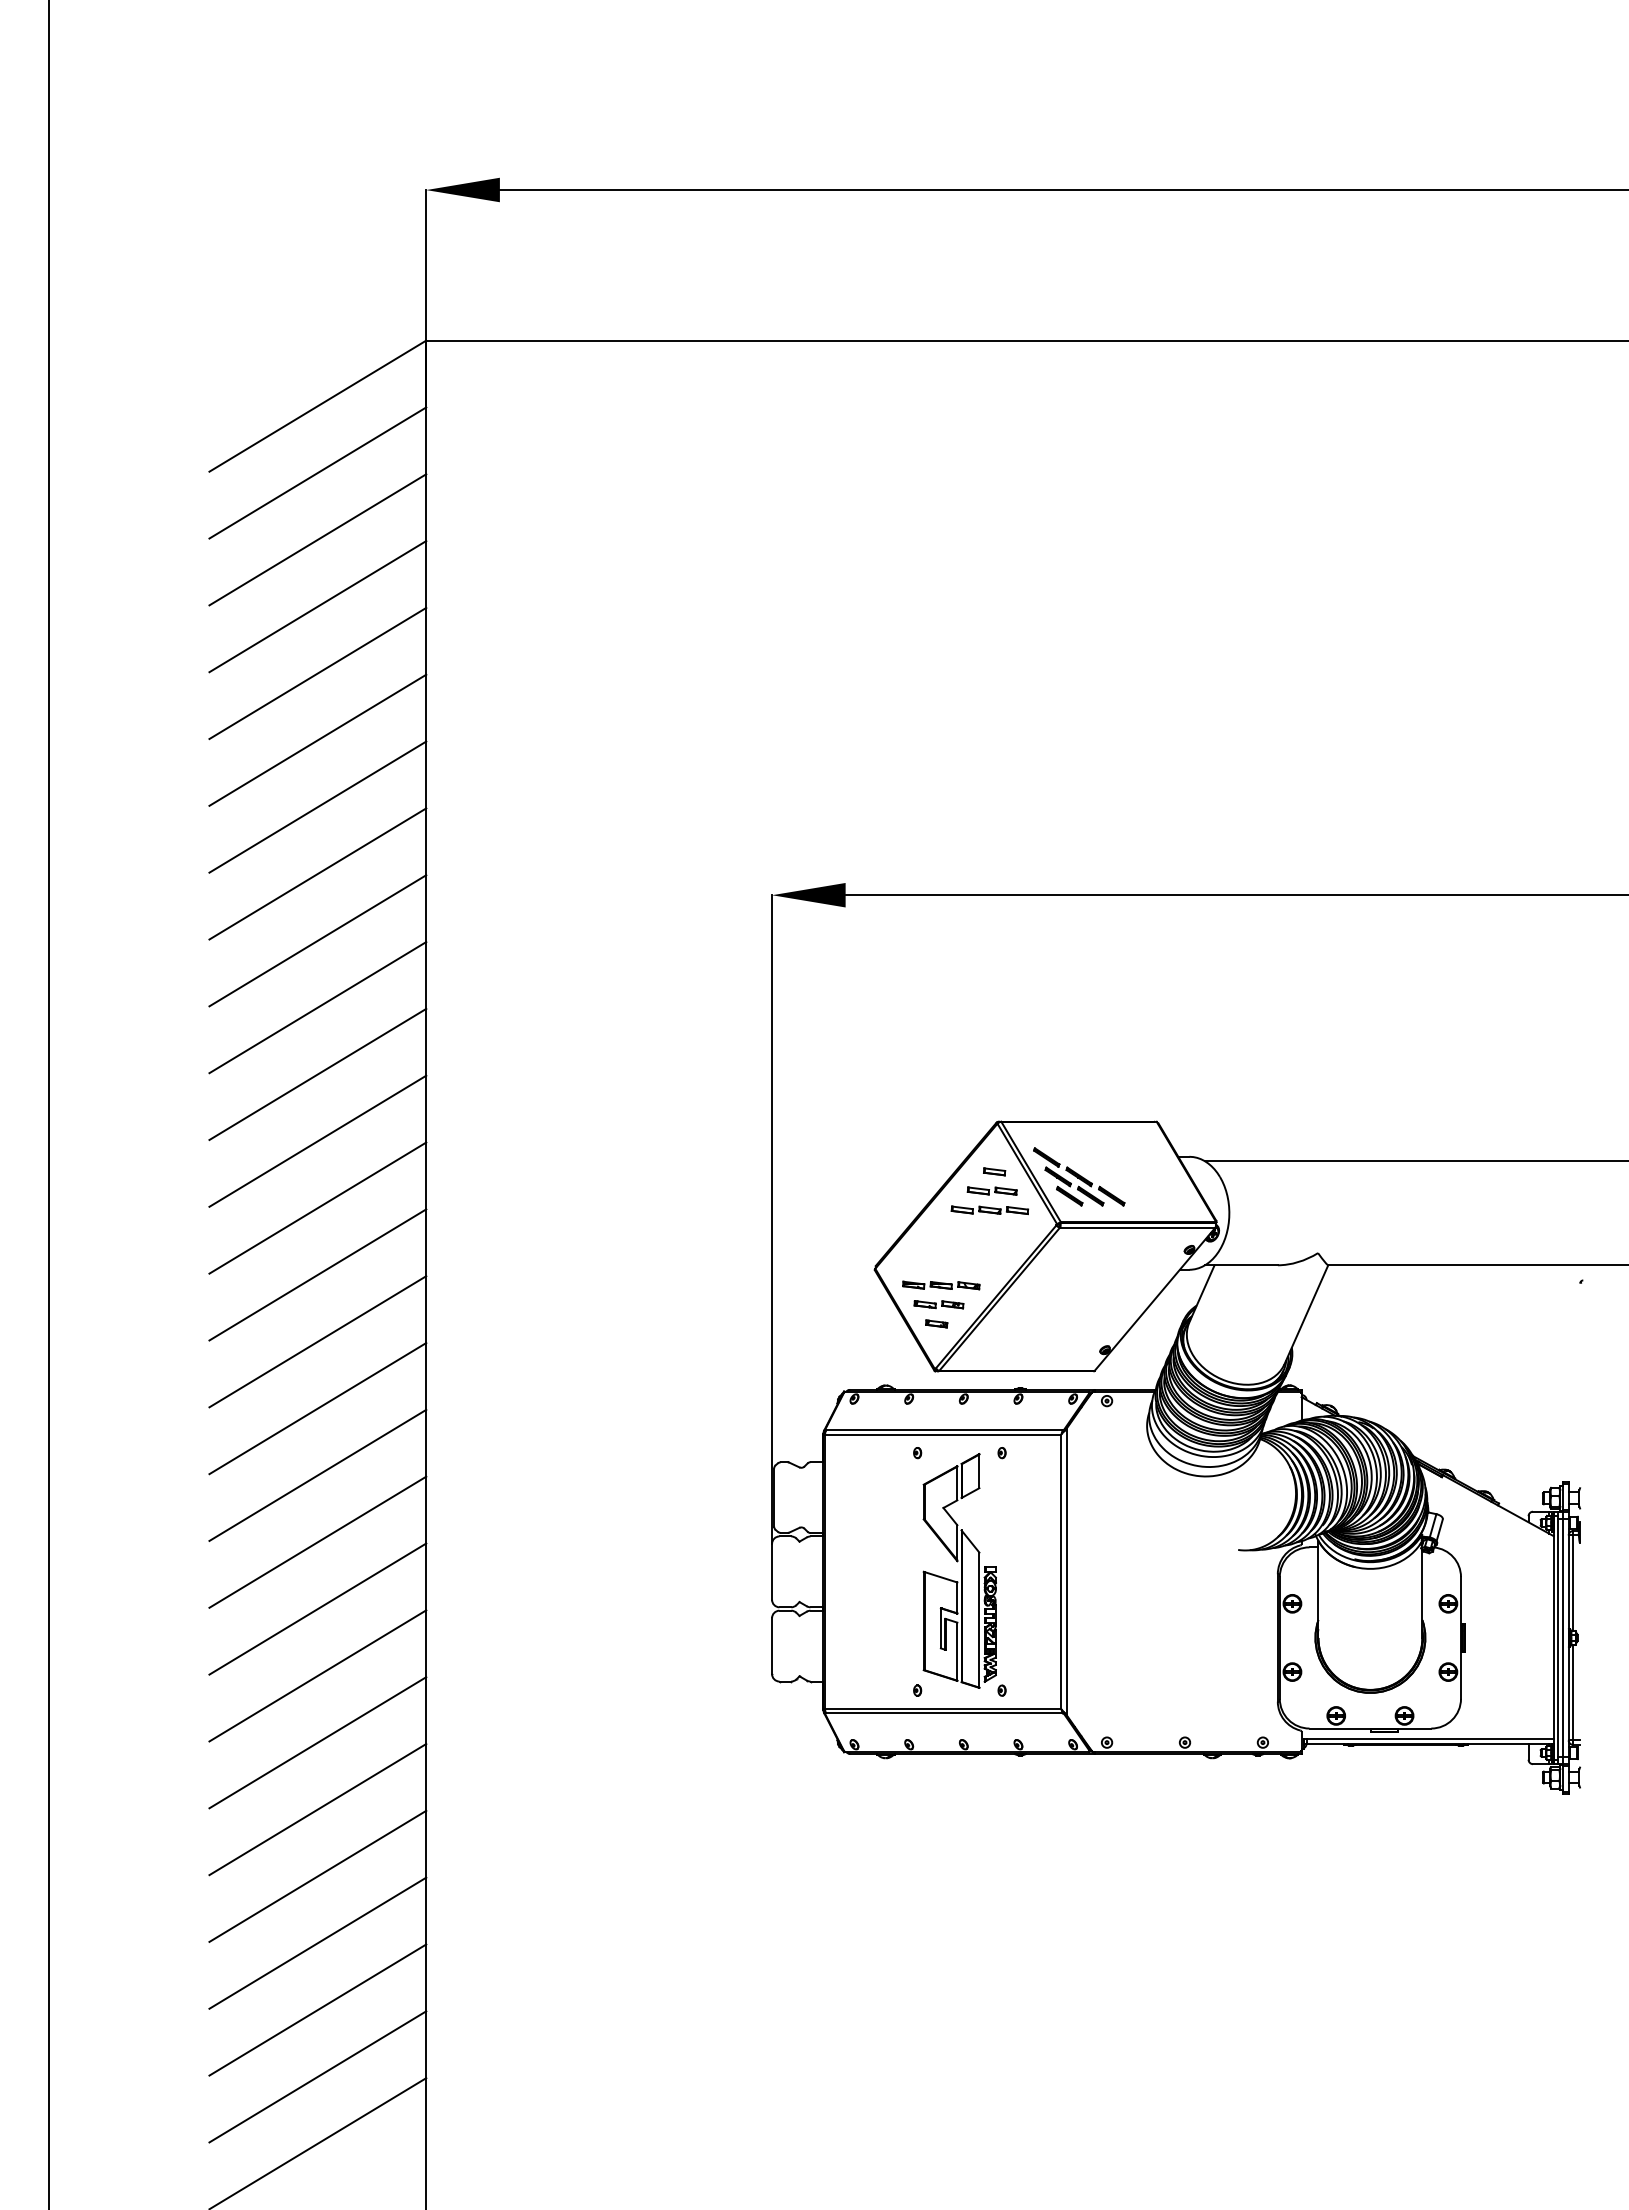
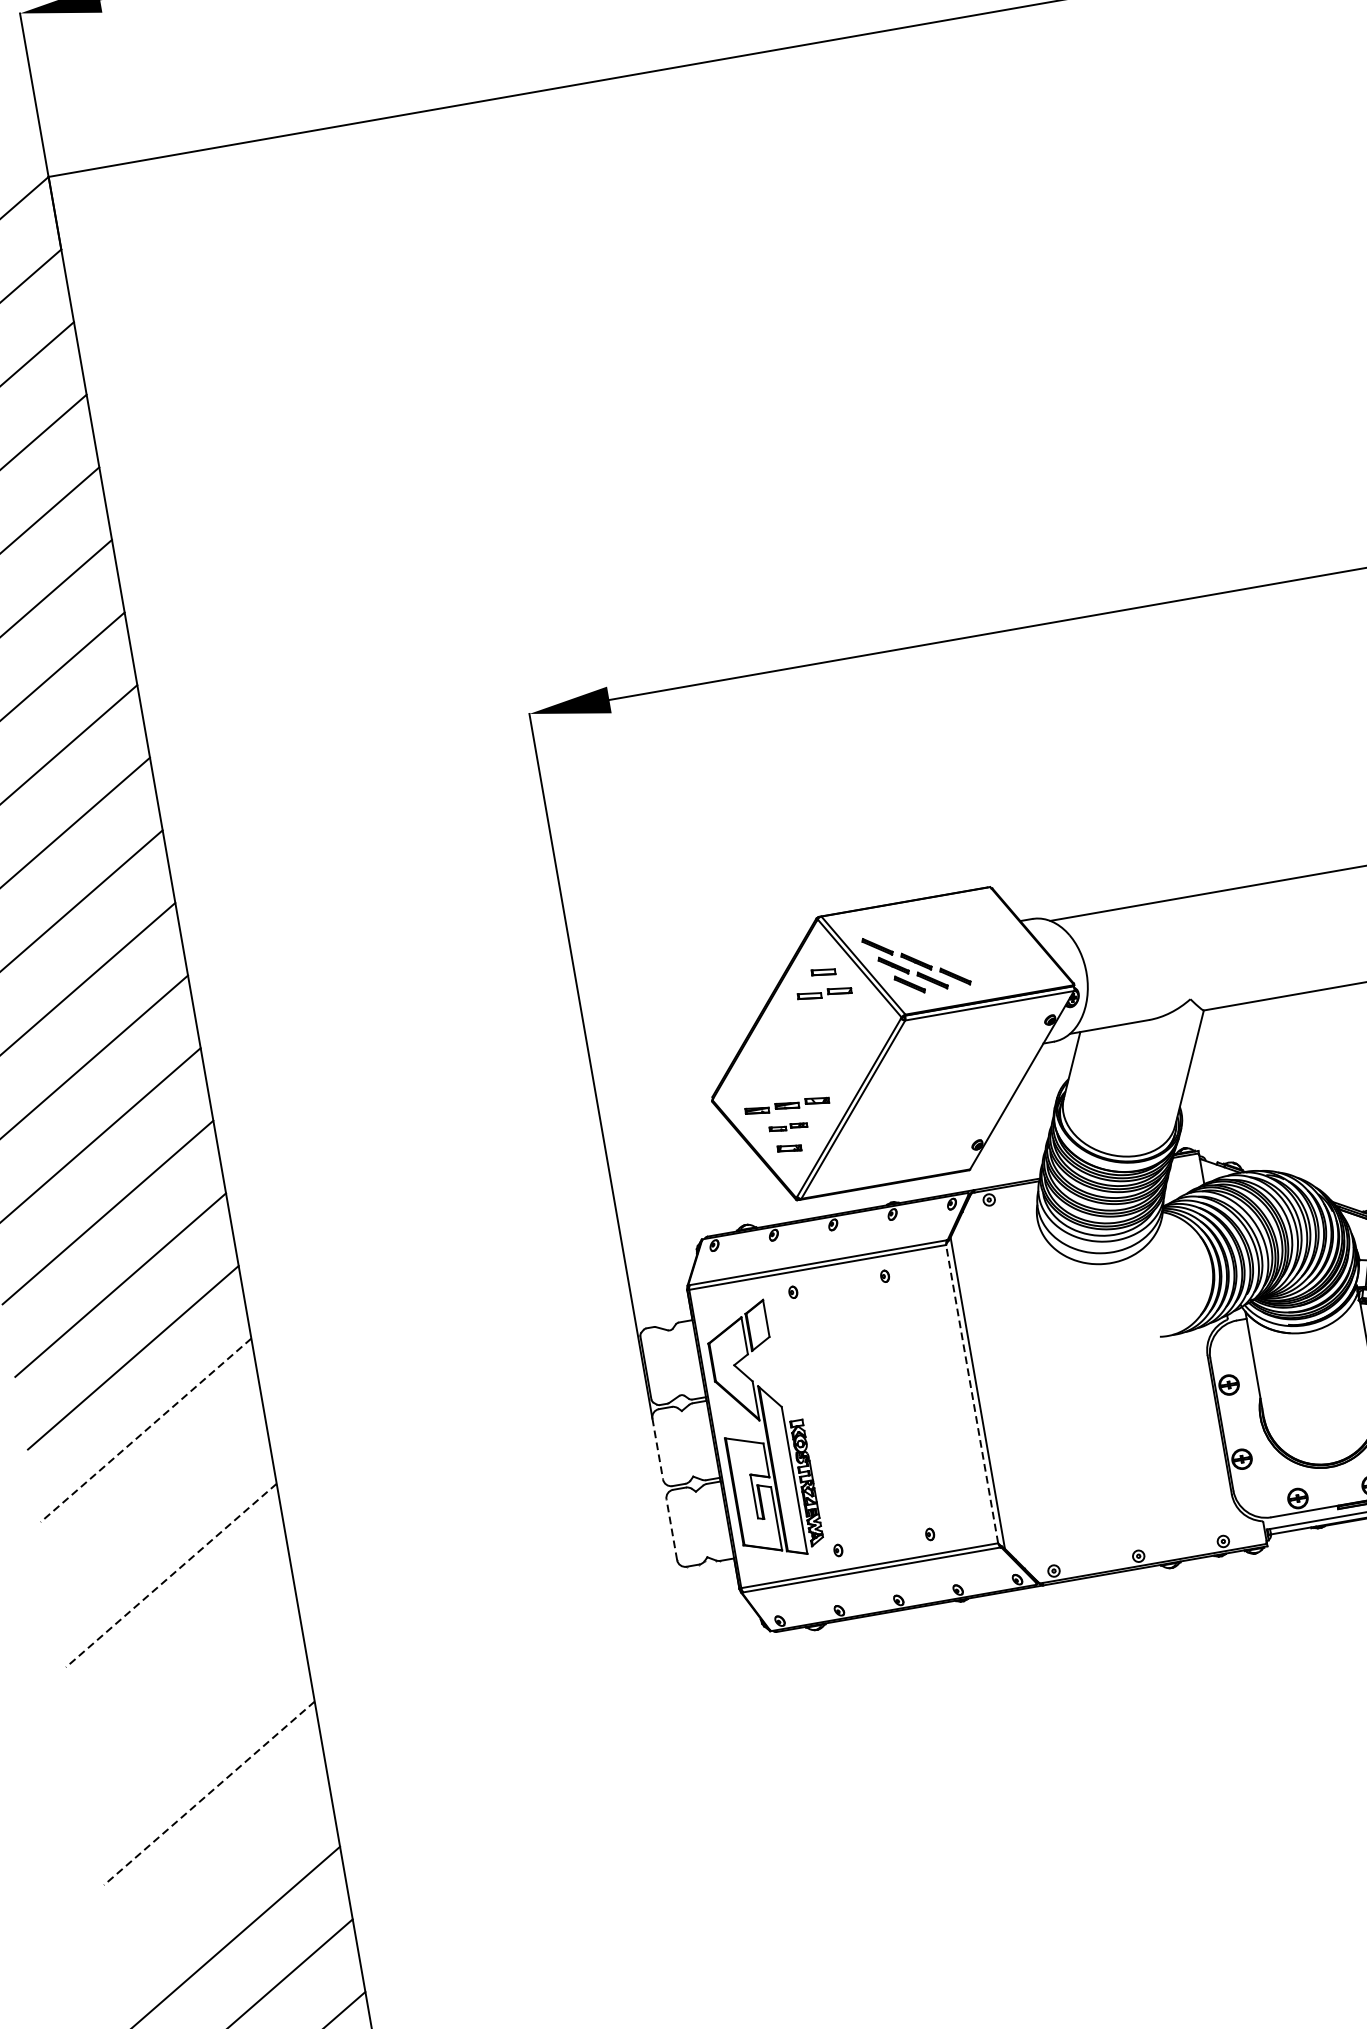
part: (989, 1210) -> (825, 1015), removed
part: (938, 1304) -> (787, 1127), size x0.7
line: (317, 1475) -> (145, 1430), solid -> dashed
line: (317, 1541) -> (158, 1502), removed
part: (959, 1570) -> (763, 1430), moved
line: (772, 1571) -> (658, 1448), solid -> dashed
line: (1061, 1571) -> (972, 1393), solid -> dashed
line: (317, 1609) -> (171, 1576), solid -> dashed
line: (772, 1646) -> (672, 1530), solid -> dashed
line: (317, 1675) -> (183, 1647), removed
line: (317, 1742) -> (196, 1720), removed
line: (317, 1809) -> (208, 1793), solid -> dashed
line: (317, 1875) -> (221, 1865), removed

